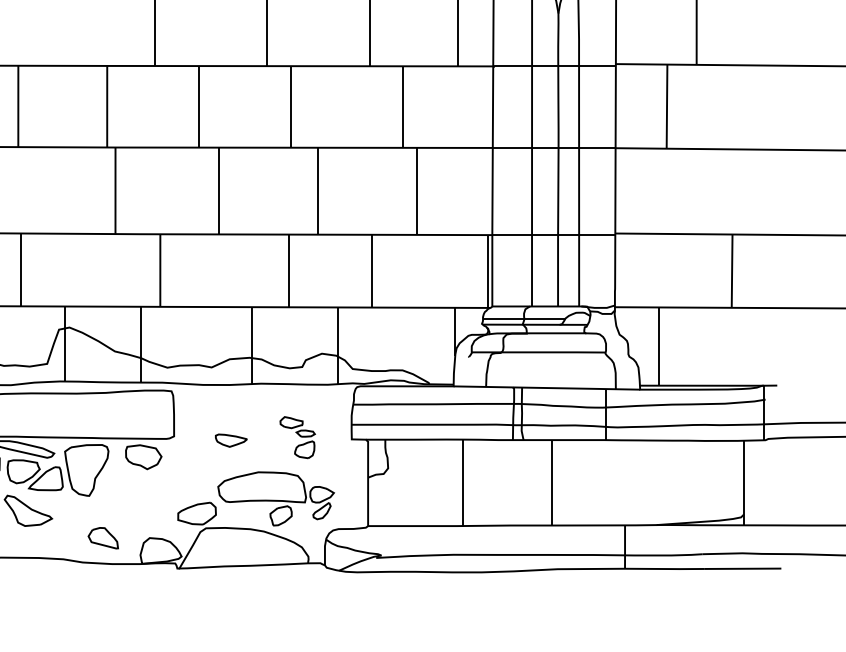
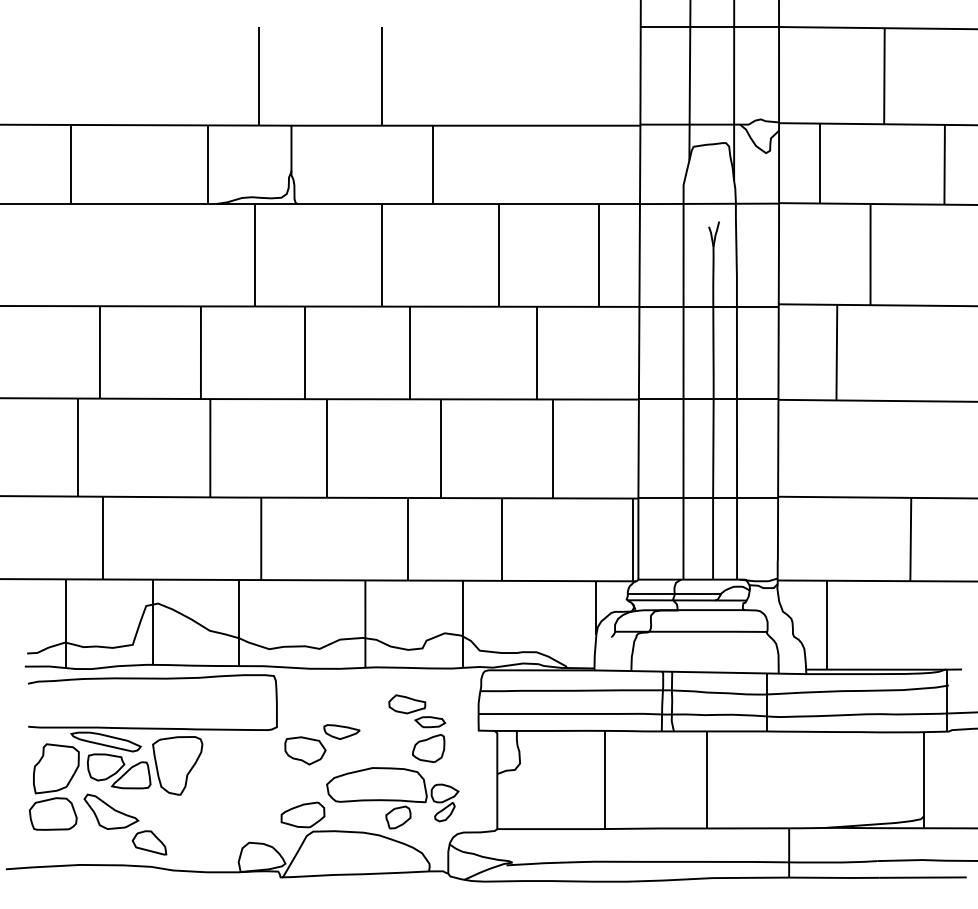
part: (297, 437) -> (417, 728), size x1.43
part: (143, 456) -> (305, 750), moved
part: (103, 537) -> (149, 842), moved

